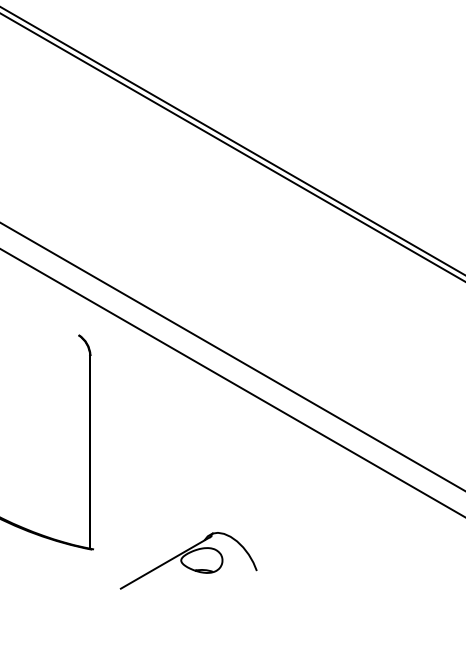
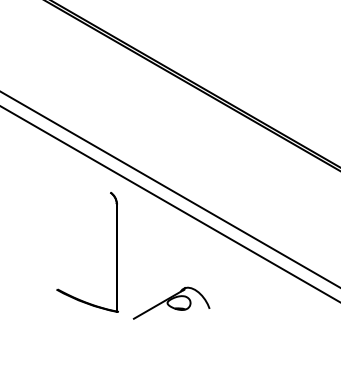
part: (188, 559) -> (171, 302), moved

